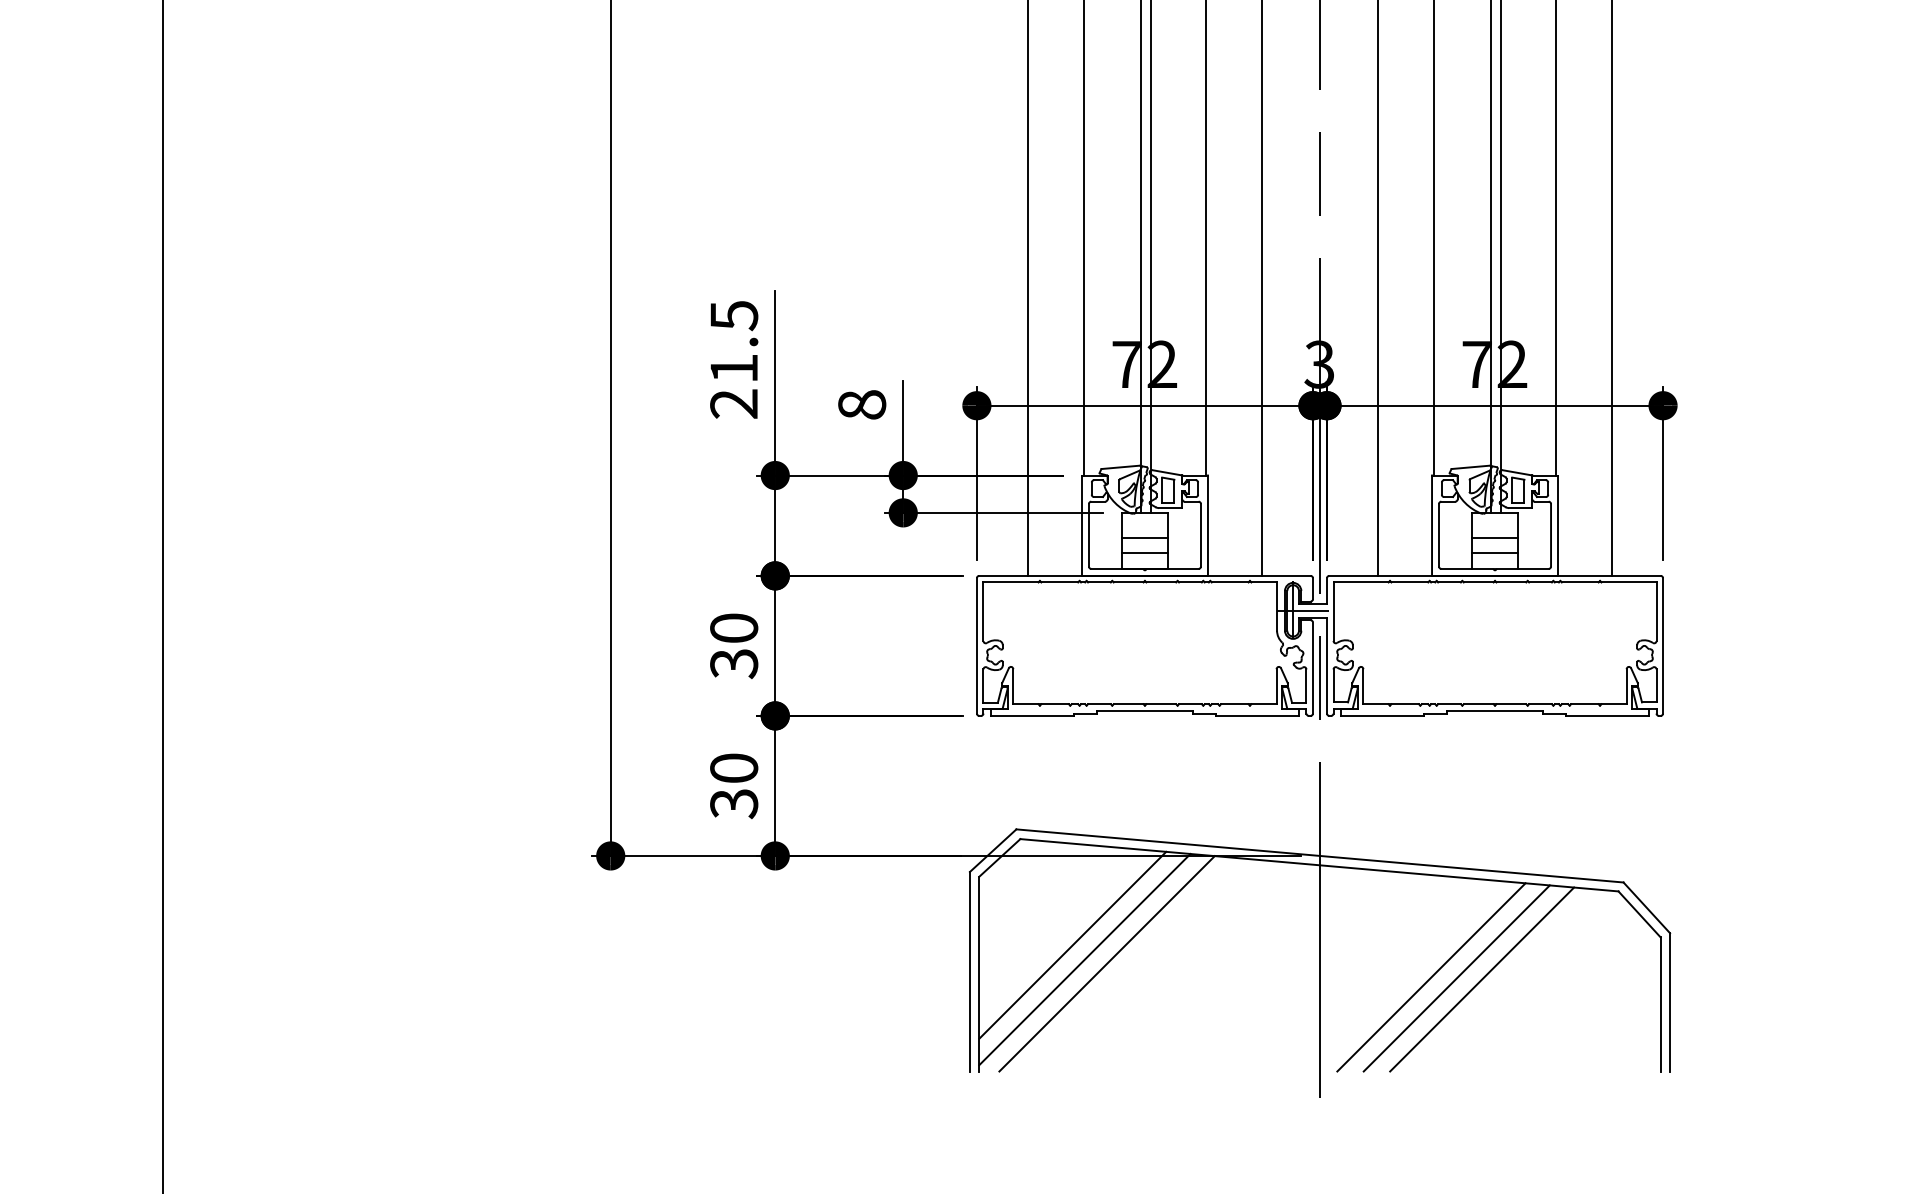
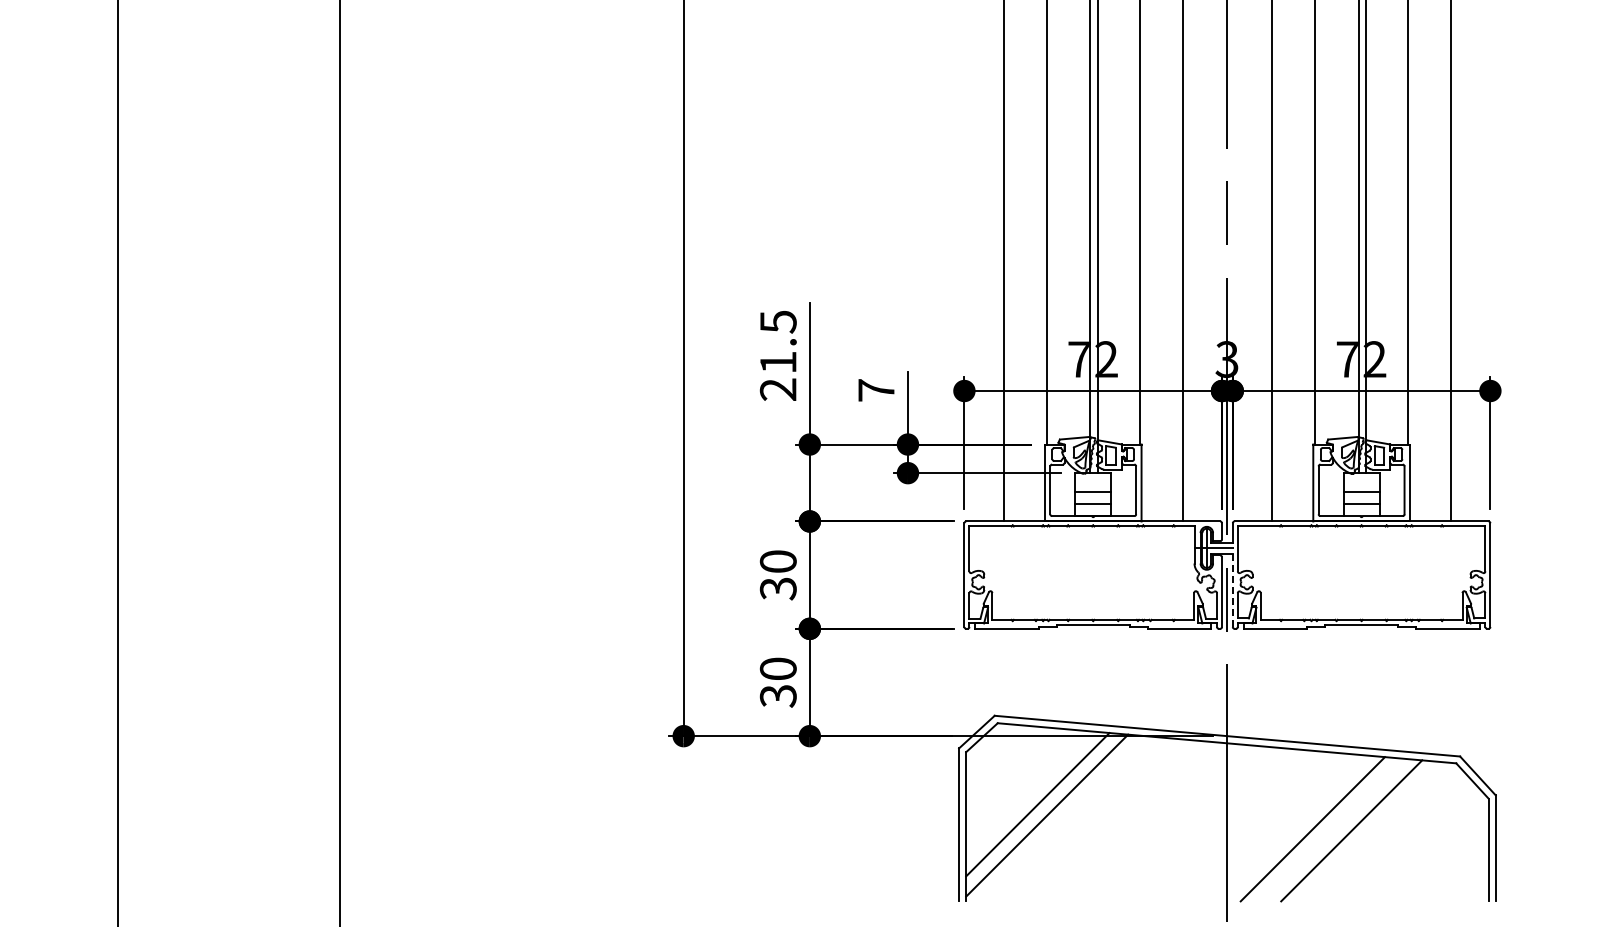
text: (862, 405) -> (876, 390), 8 -> 7
line: (1326, 665) -> (1232, 590), solid -> dashed
line: (1106, 963) -> (1063, 818), removed
line: (1455, 977) -> (1331, 829), removed

